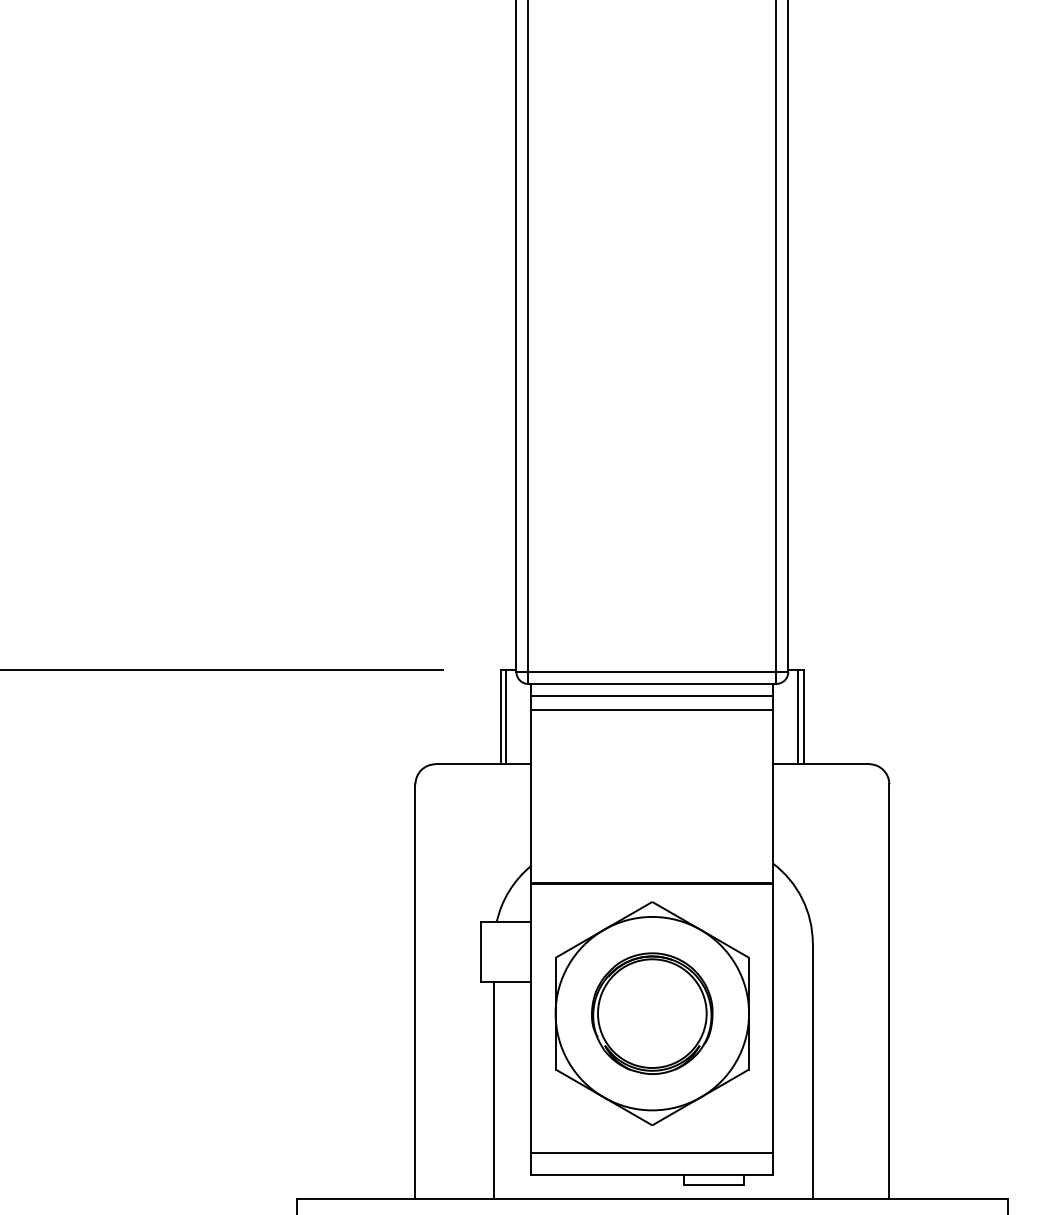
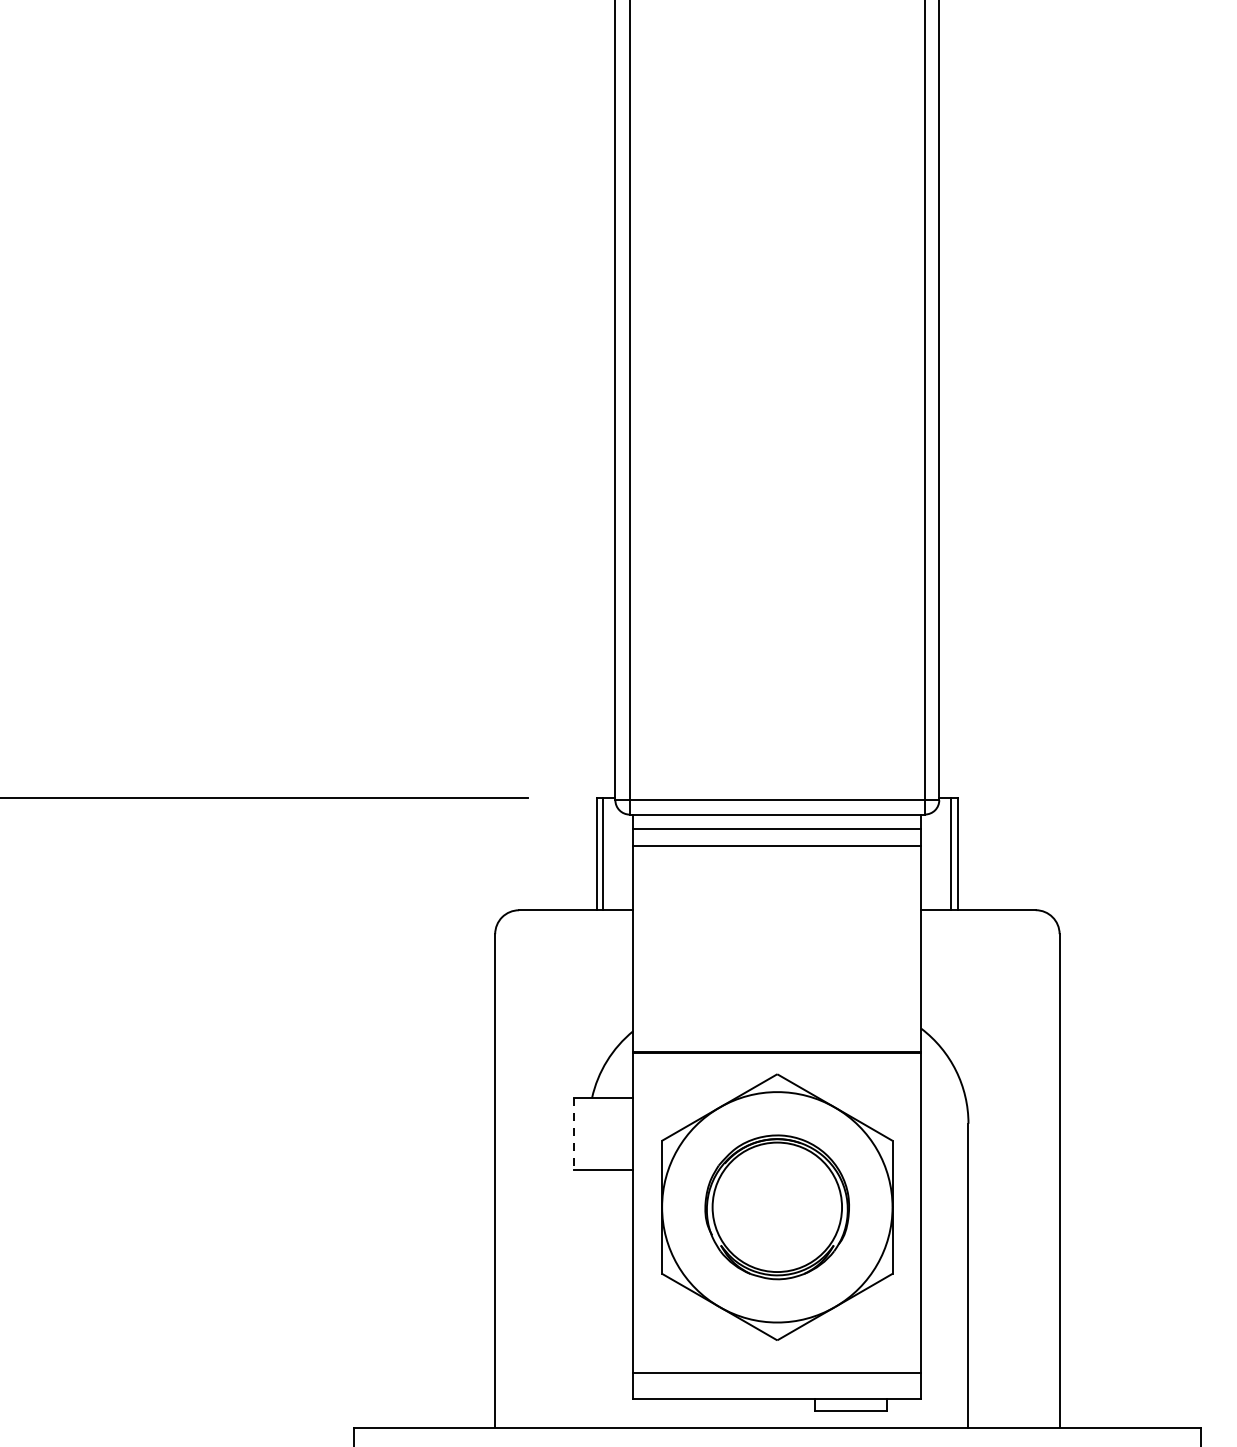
line: (481, 952) -> (573, 1134), solid -> dashed
line: (494, 1090) -> (589, 1298), removed

